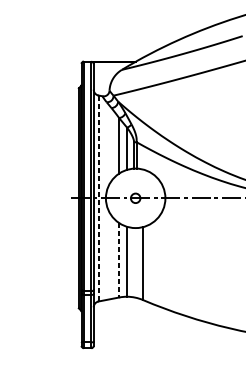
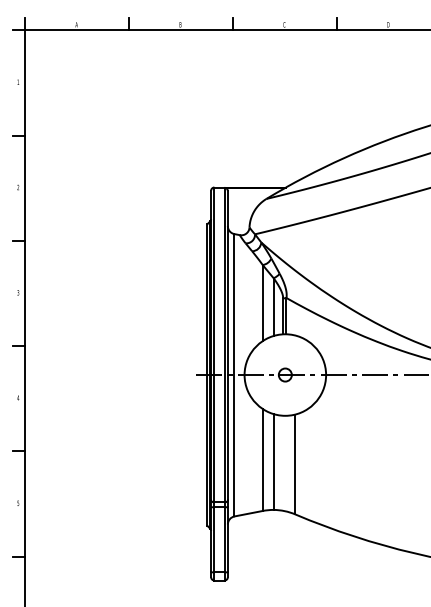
line: (98, 197) -> (234, 374), dashed -> solid
line: (119, 260) -> (262, 460), dashed -> solid

